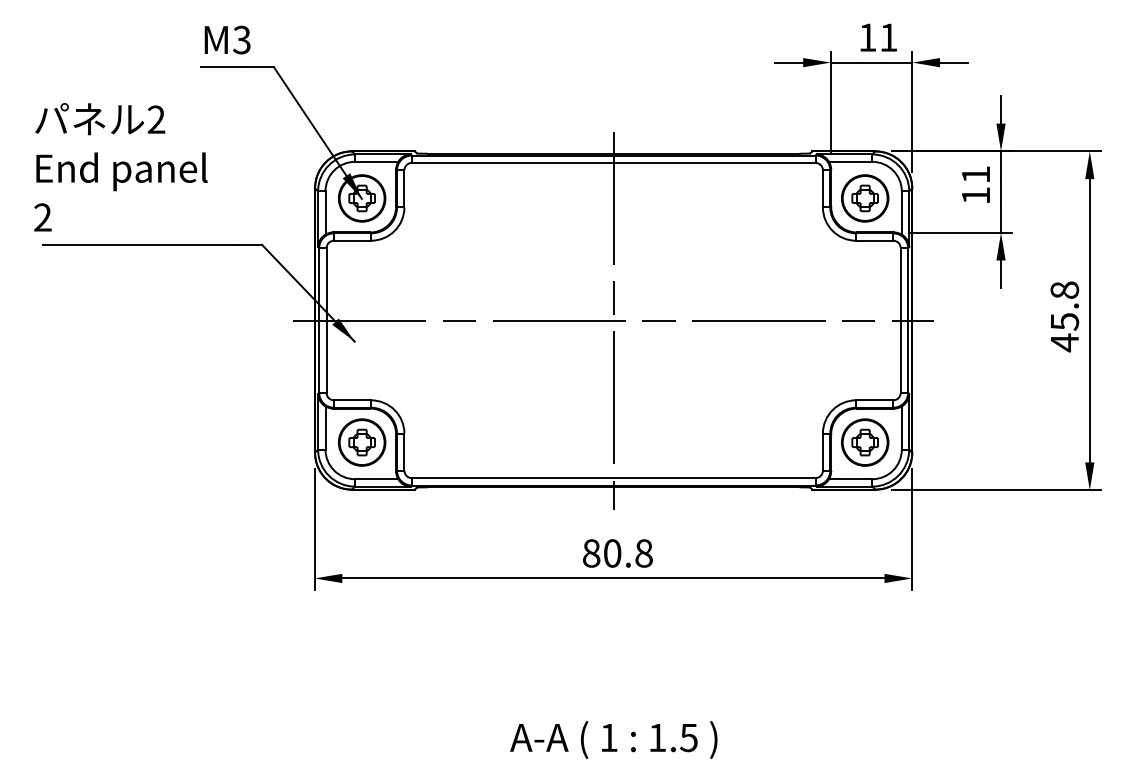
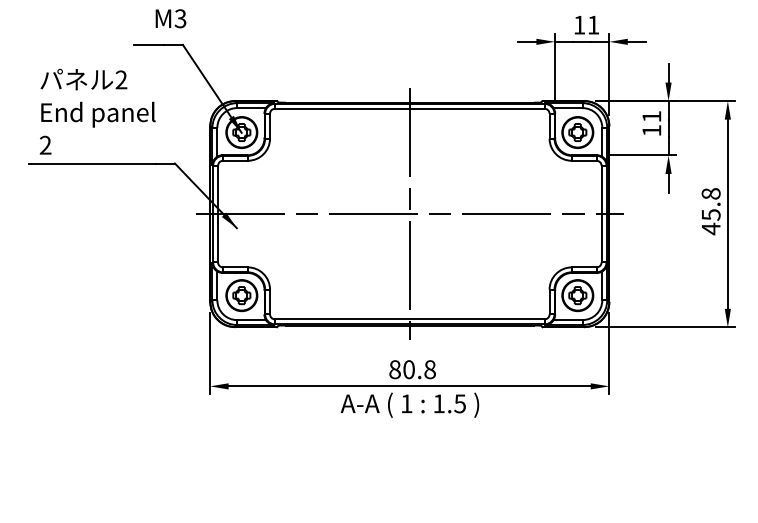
text: (226, 39) -> (170, 18), moved
text: (120, 166) -> (97, 111), moved
text: (613, 738) -> (409, 404), moved

